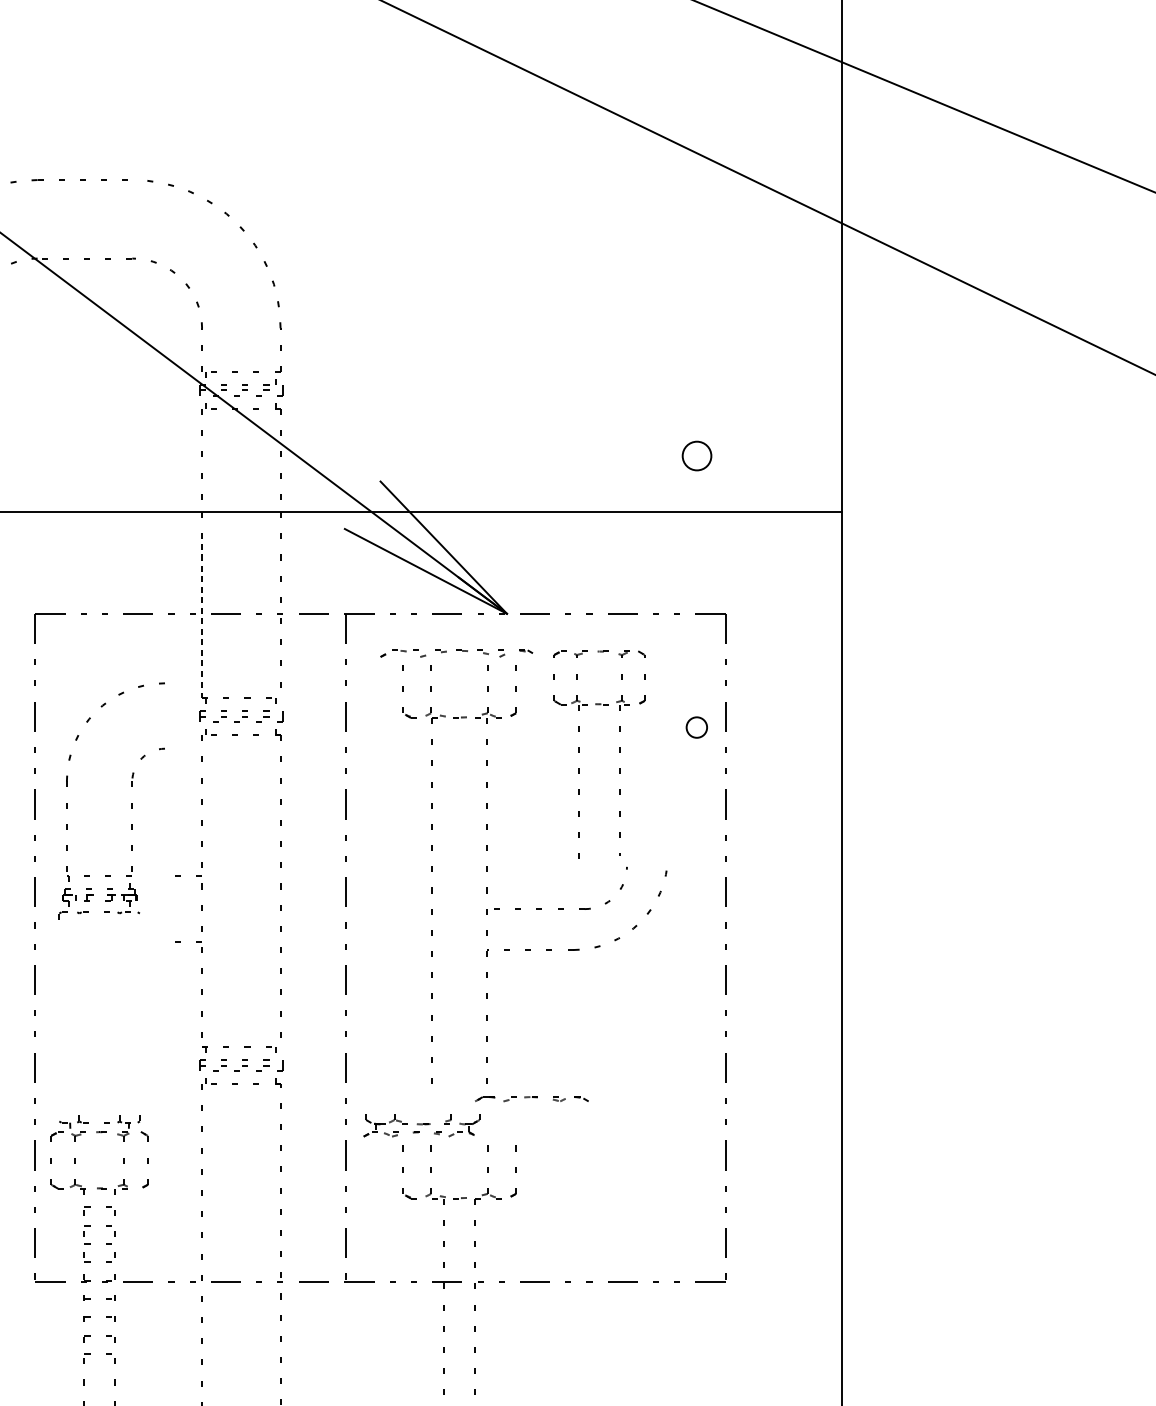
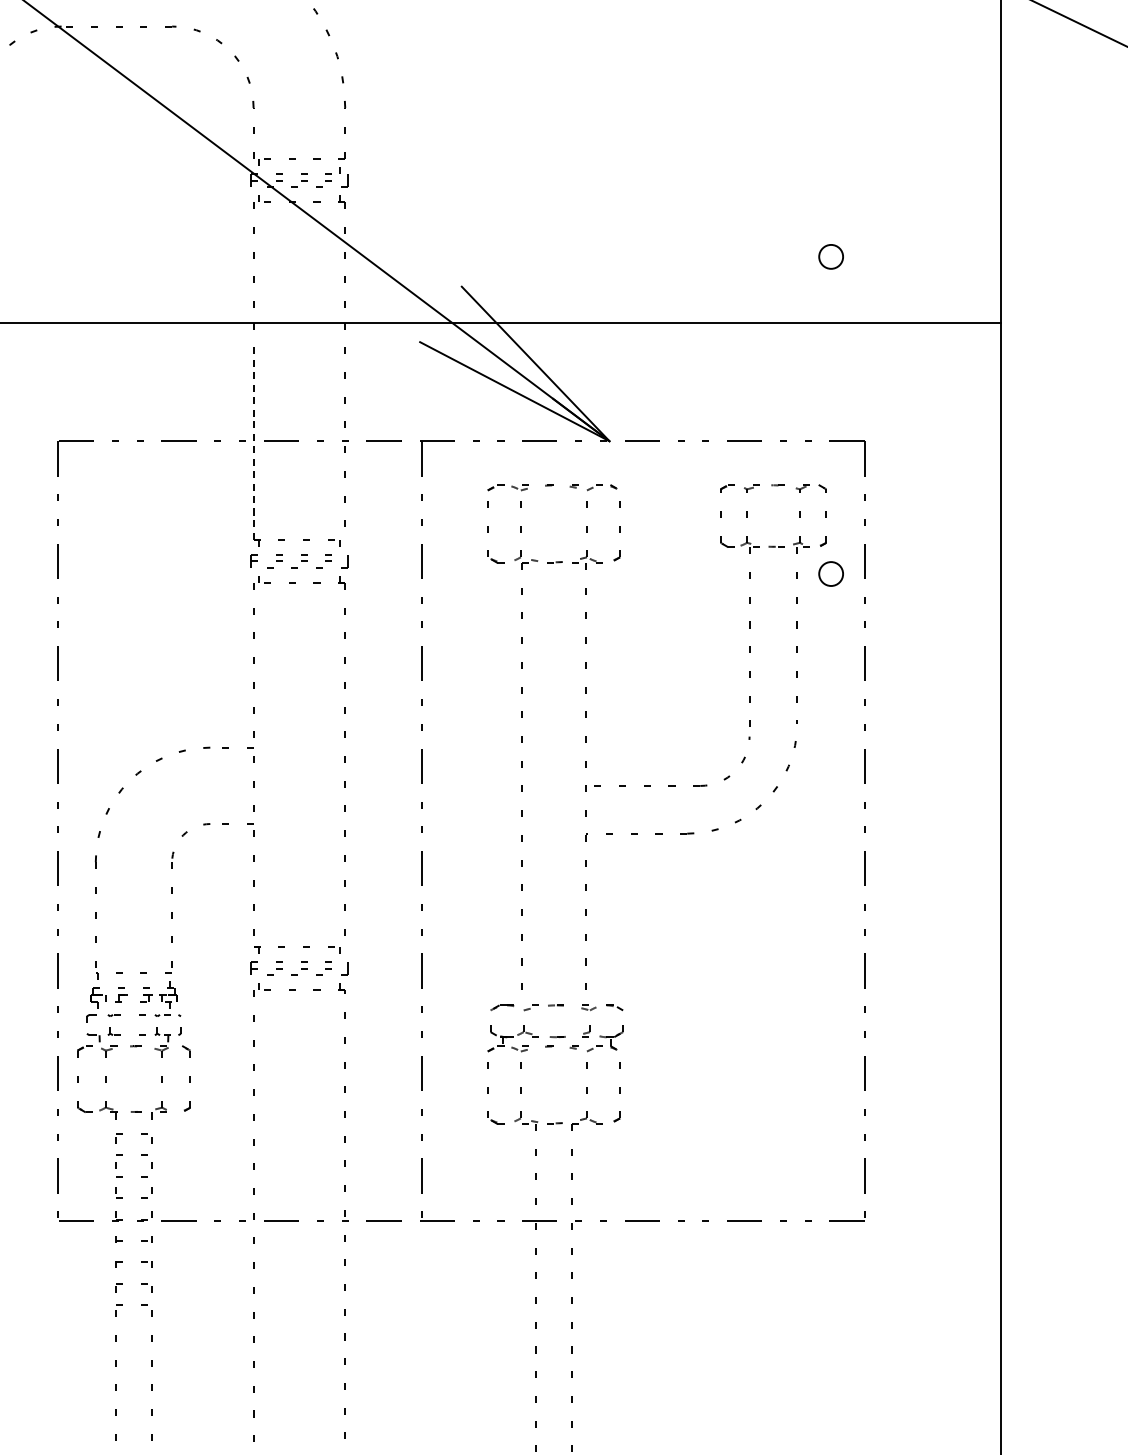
circle: (696, 455) -> (830, 256), size x0.71
part: (457, 653) -> (551, 487), size x0.71
part: (579, 752) -> (750, 603), moved
part: (131, 803) -> (171, 887), moved
part: (531, 1099) -> (556, 1008), moved
part: (421, 1125) -> (555, 1038), moved

